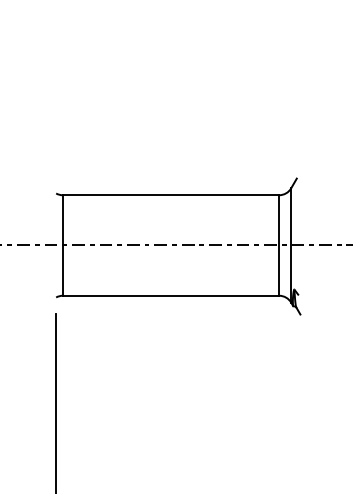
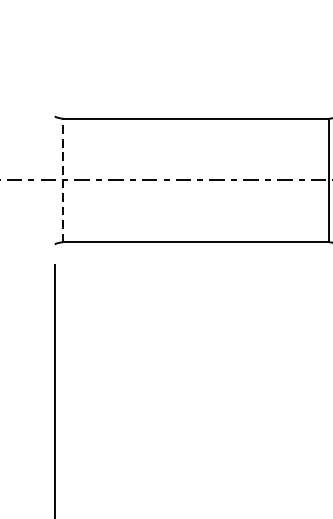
line: (62, 245) -> (62, 180), solid -> dashed

